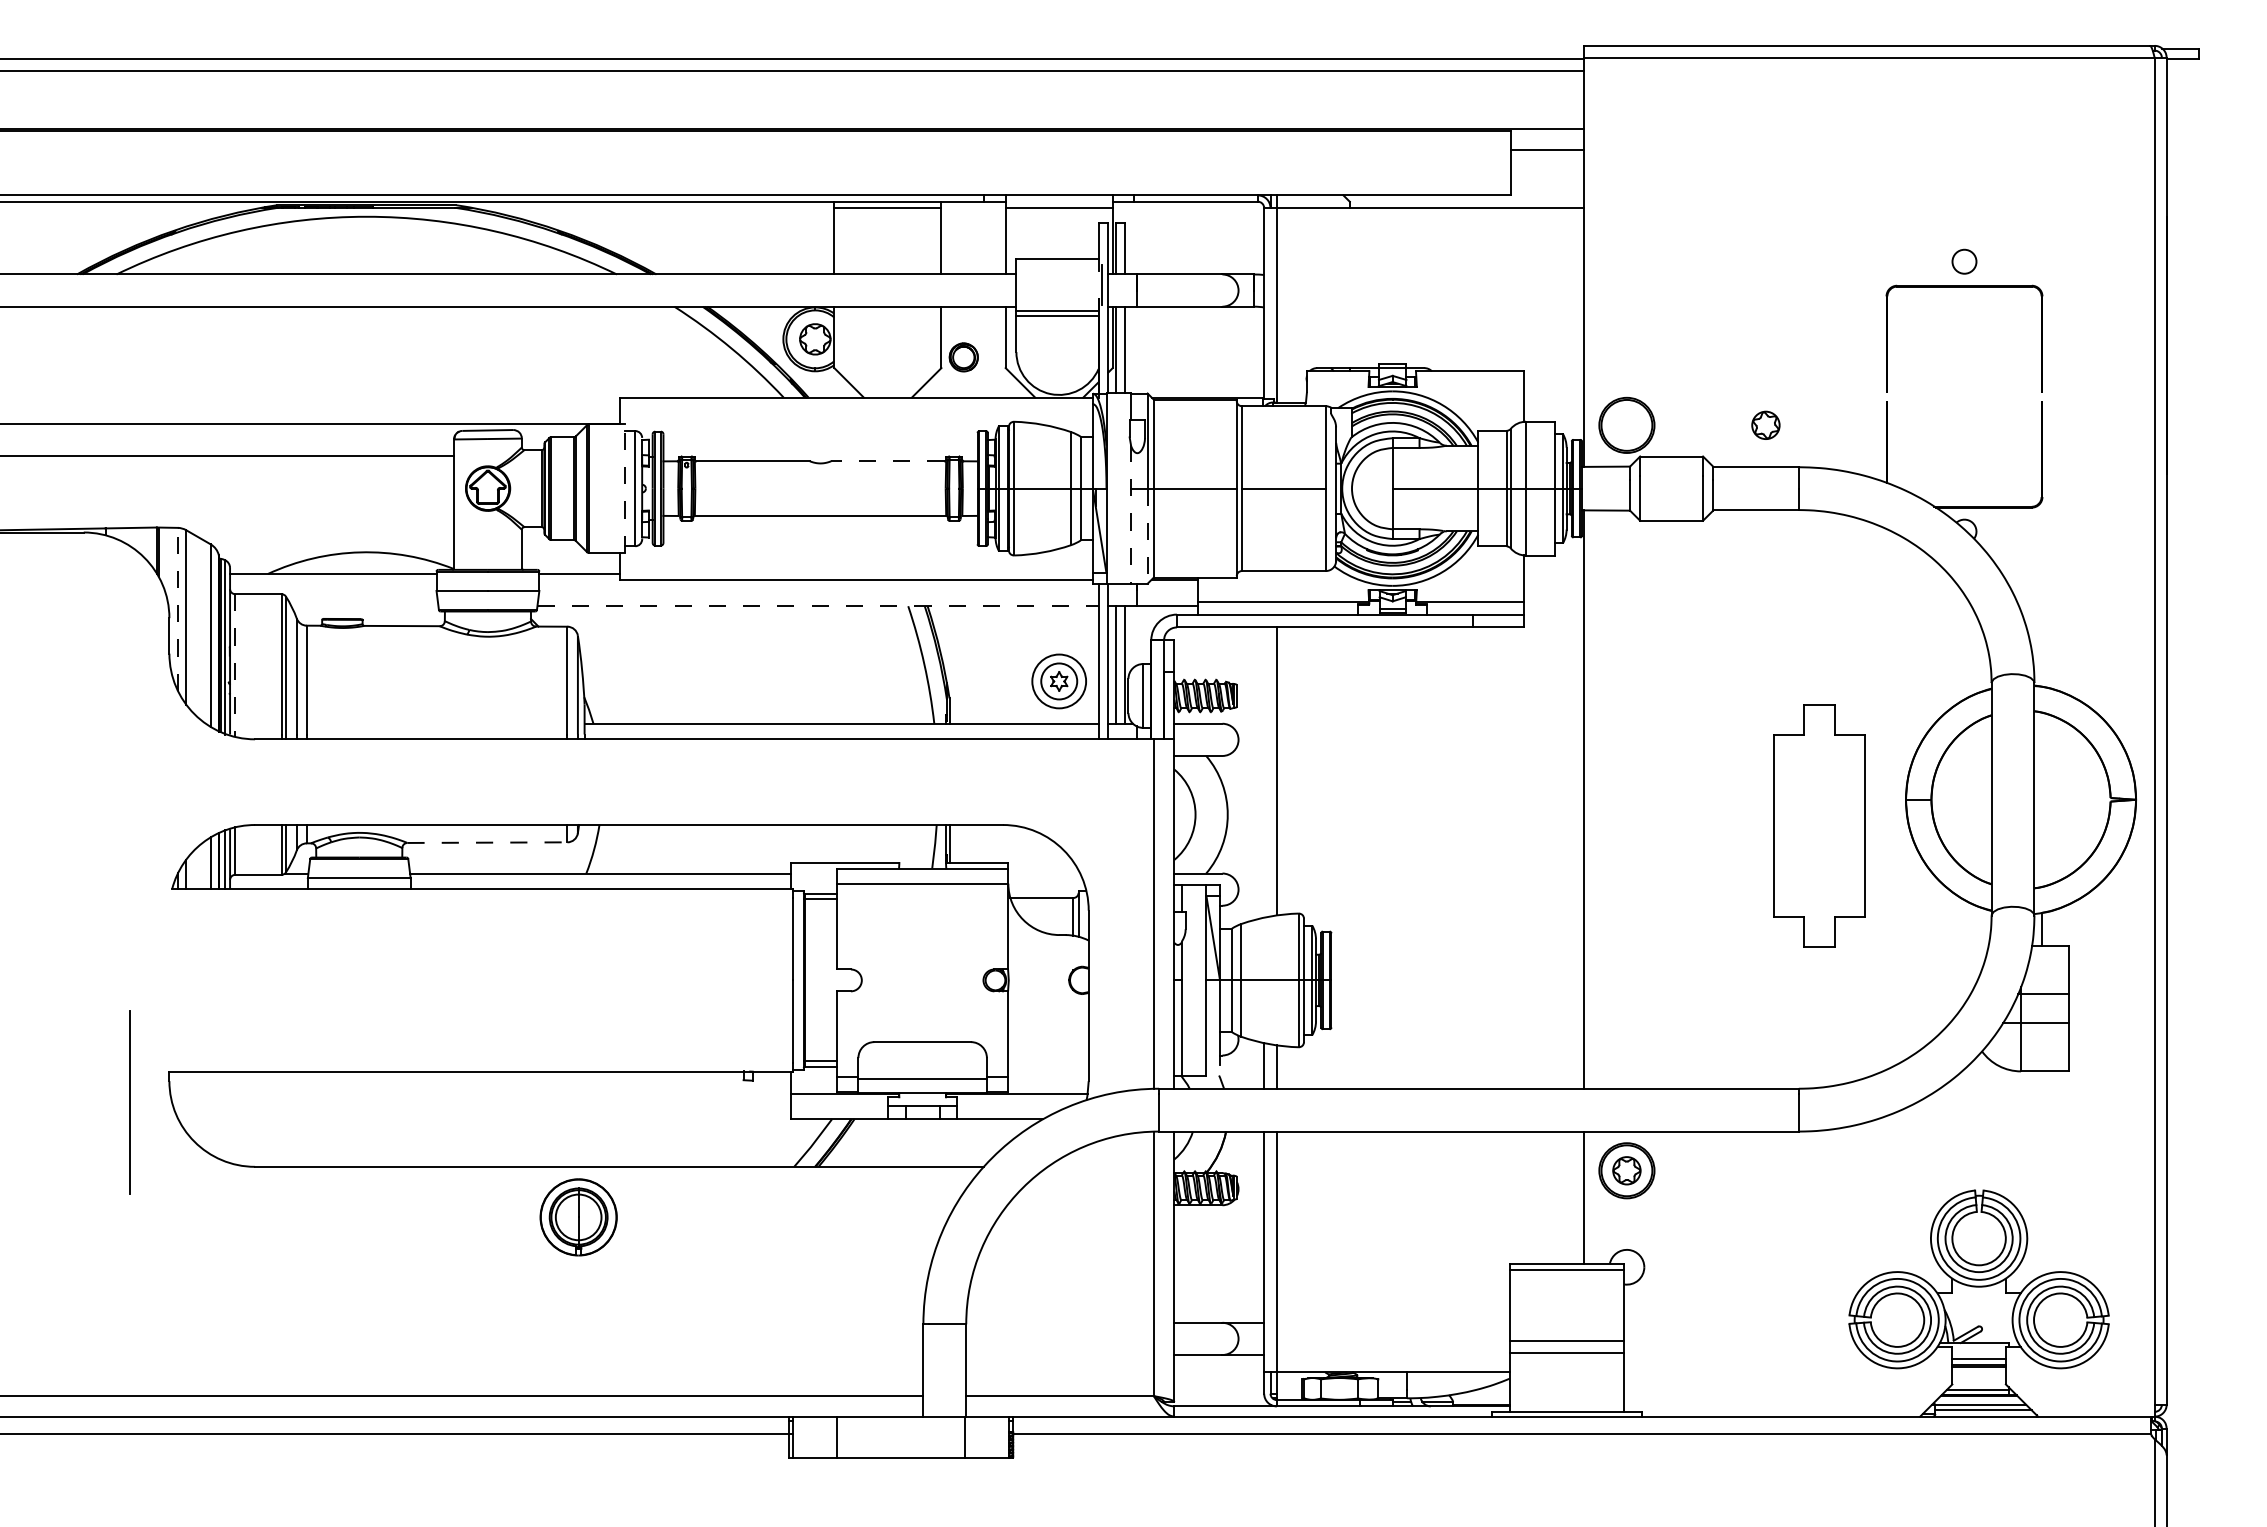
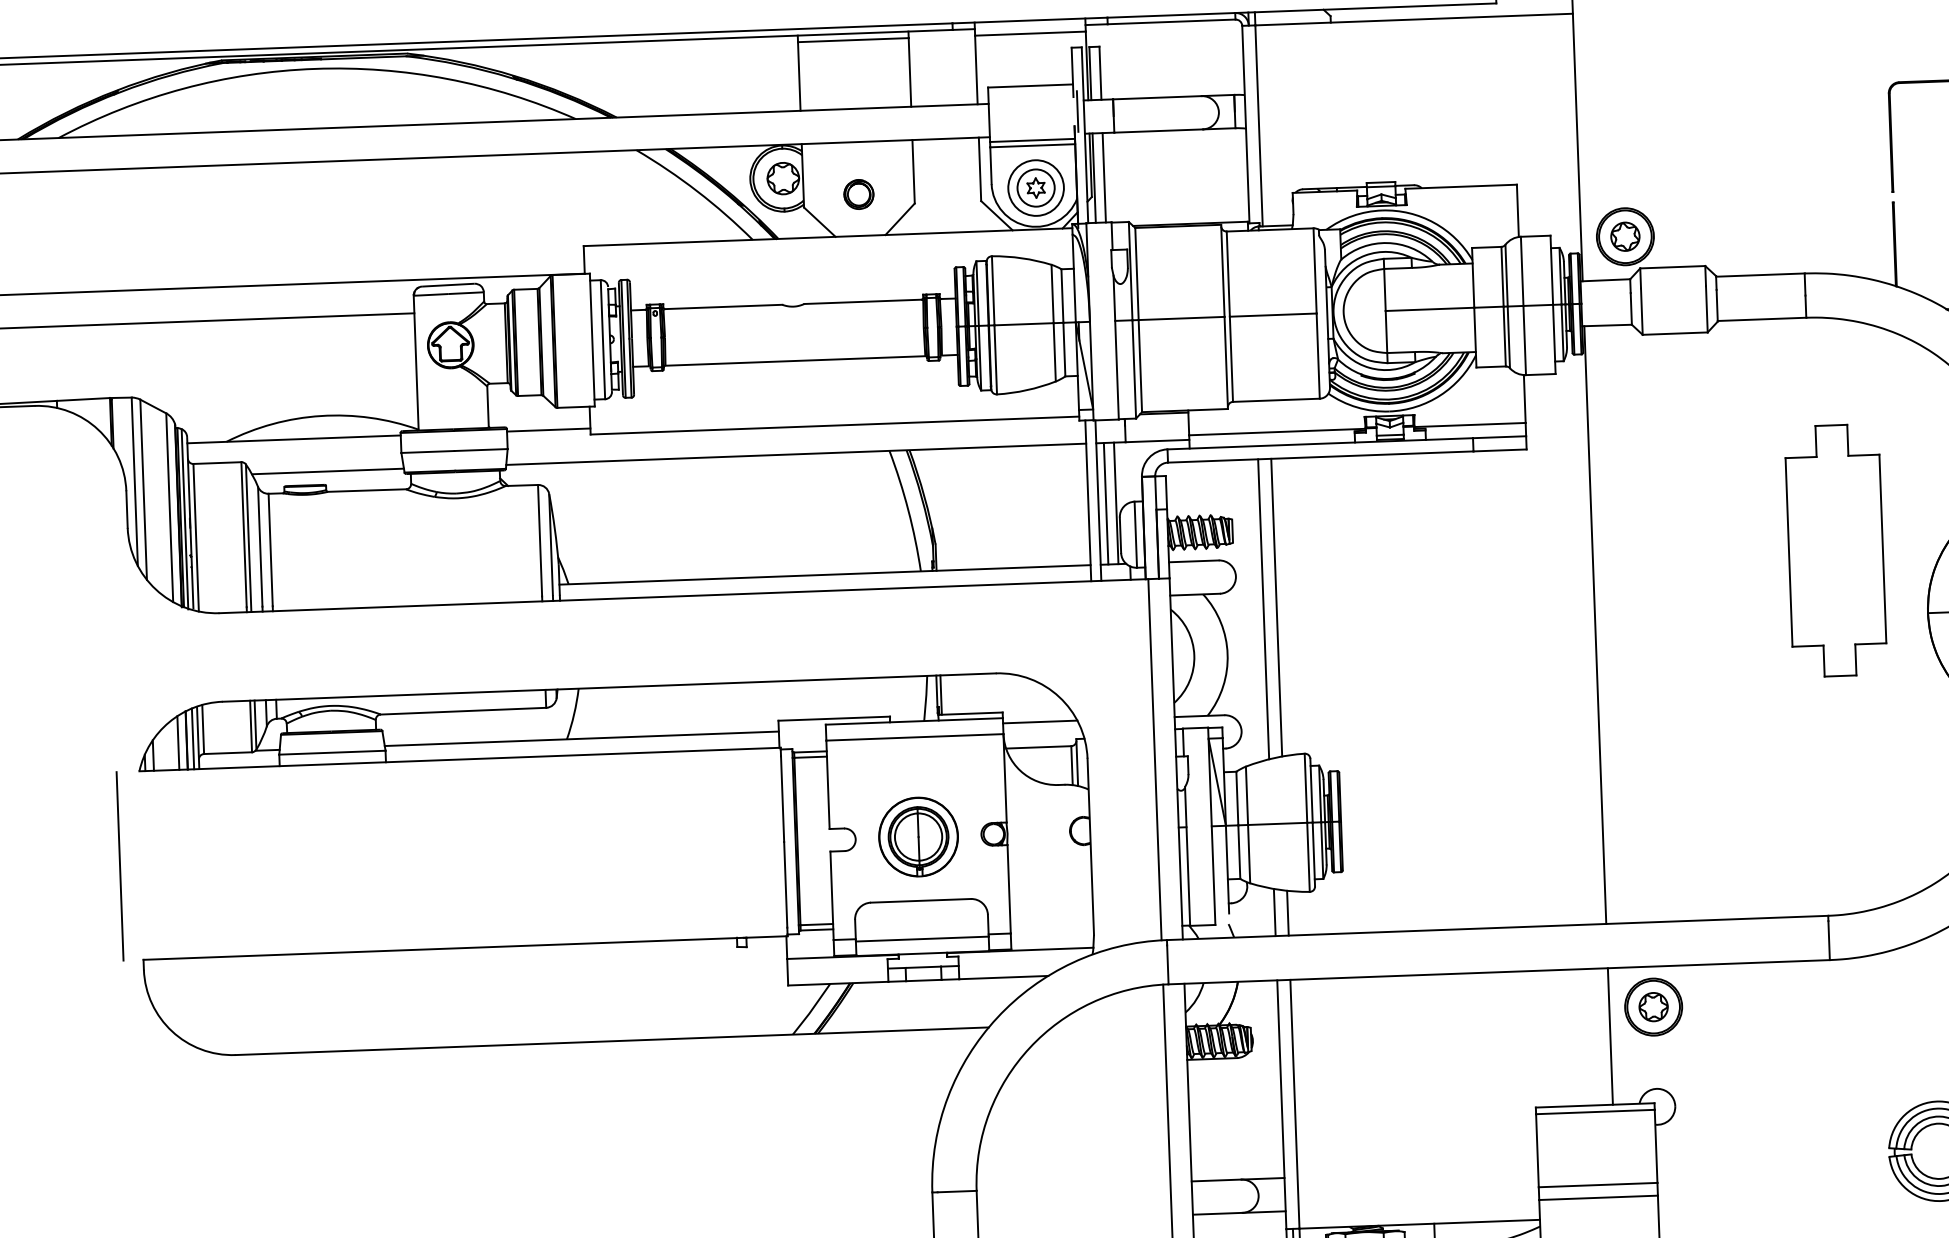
part: (963, 357) -> (858, 194), moved
part: (1765, 424) -> (1624, 235), moved
line: (887, 461) -> (862, 302), dashed -> solid
line: (625, 488) -> (592, 339), dashed -> solid
line: (1130, 514) -> (1115, 347), dashed -> solid
line: (1147, 536) -> (1134, 369), dashed -> solid
line: (364, 606) -> (327, 471), added
line: (818, 606) -> (796, 454), dashed -> solid
line: (177, 608) -> (134, 480), dashed -> solid
line: (235, 666) -> (196, 538), dashed -> solid
part: (1058, 681) -> (1035, 188), moved
line: (1264, 772) -> (1263, 609), added
part: (1819, 825) -> (1836, 549), moved
line: (487, 842) -> (463, 711), dashed -> solid
line: (1044, 873) -> (1040, 721), added
line: (129, 1102) -> (119, 866), moved
part: (578, 1217) -> (918, 837), moved

